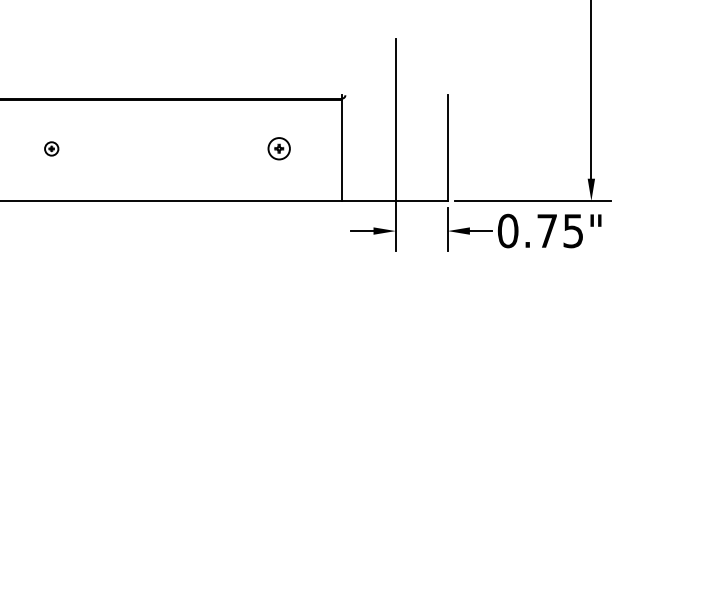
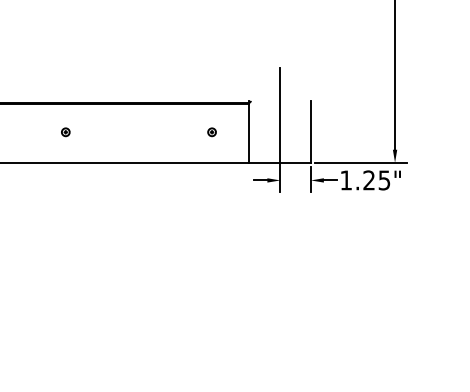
part: (51, 149) -> (65, 132), moved
part: (278, 149) -> (211, 132), size x0.62
text: (527, 231) -> (357, 180), 0.75" -> 1.25"

